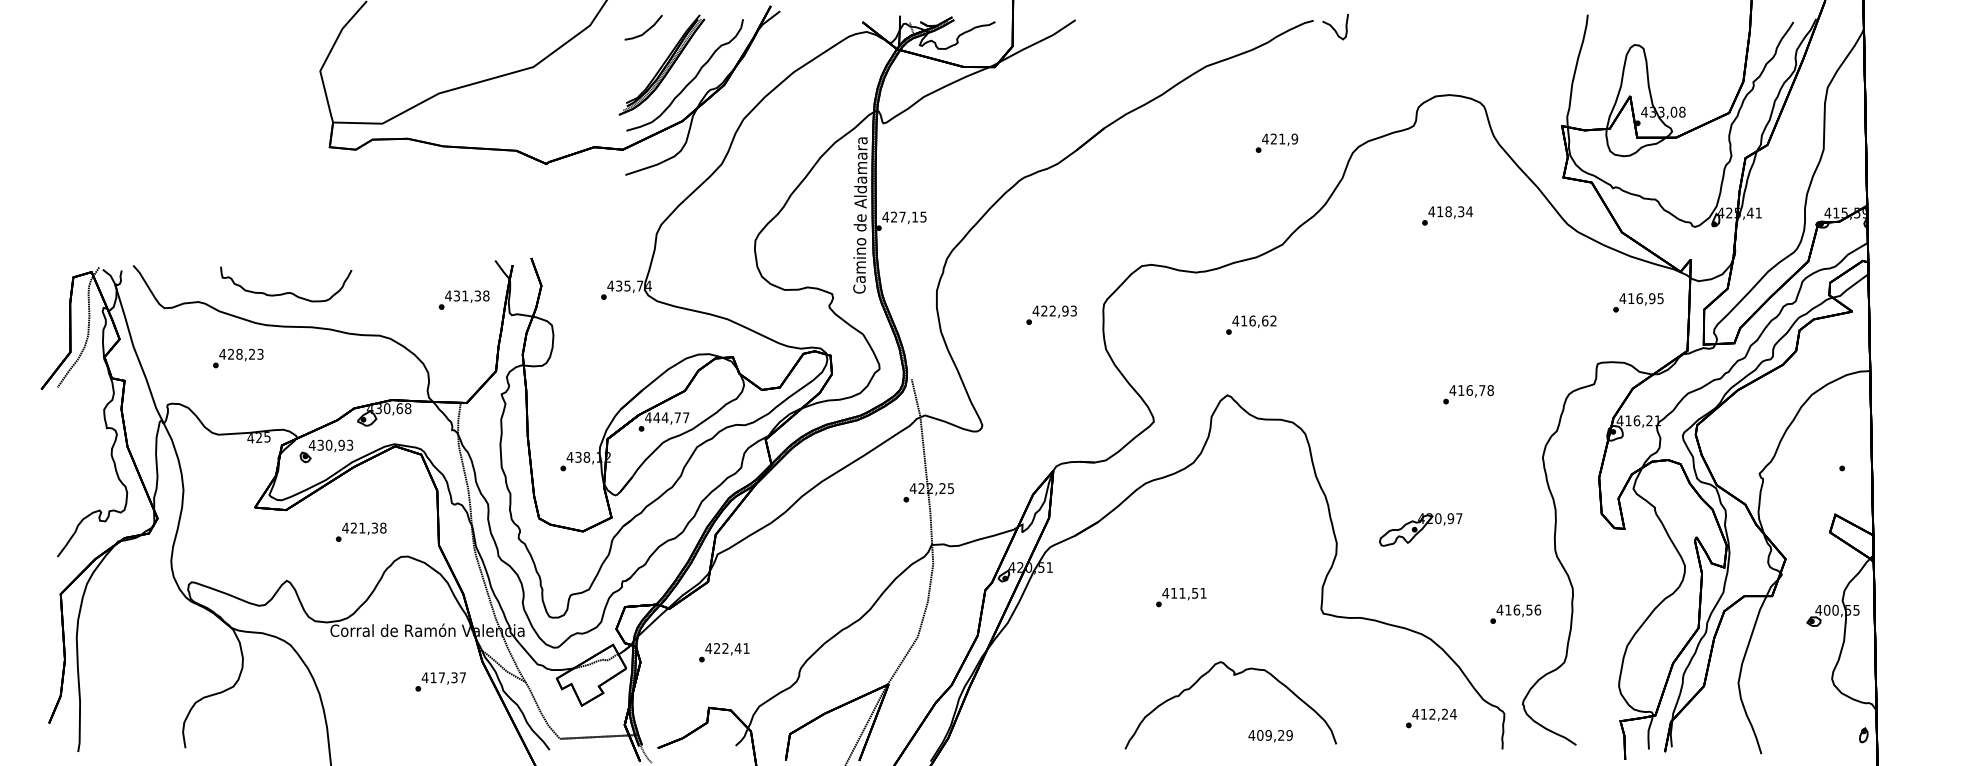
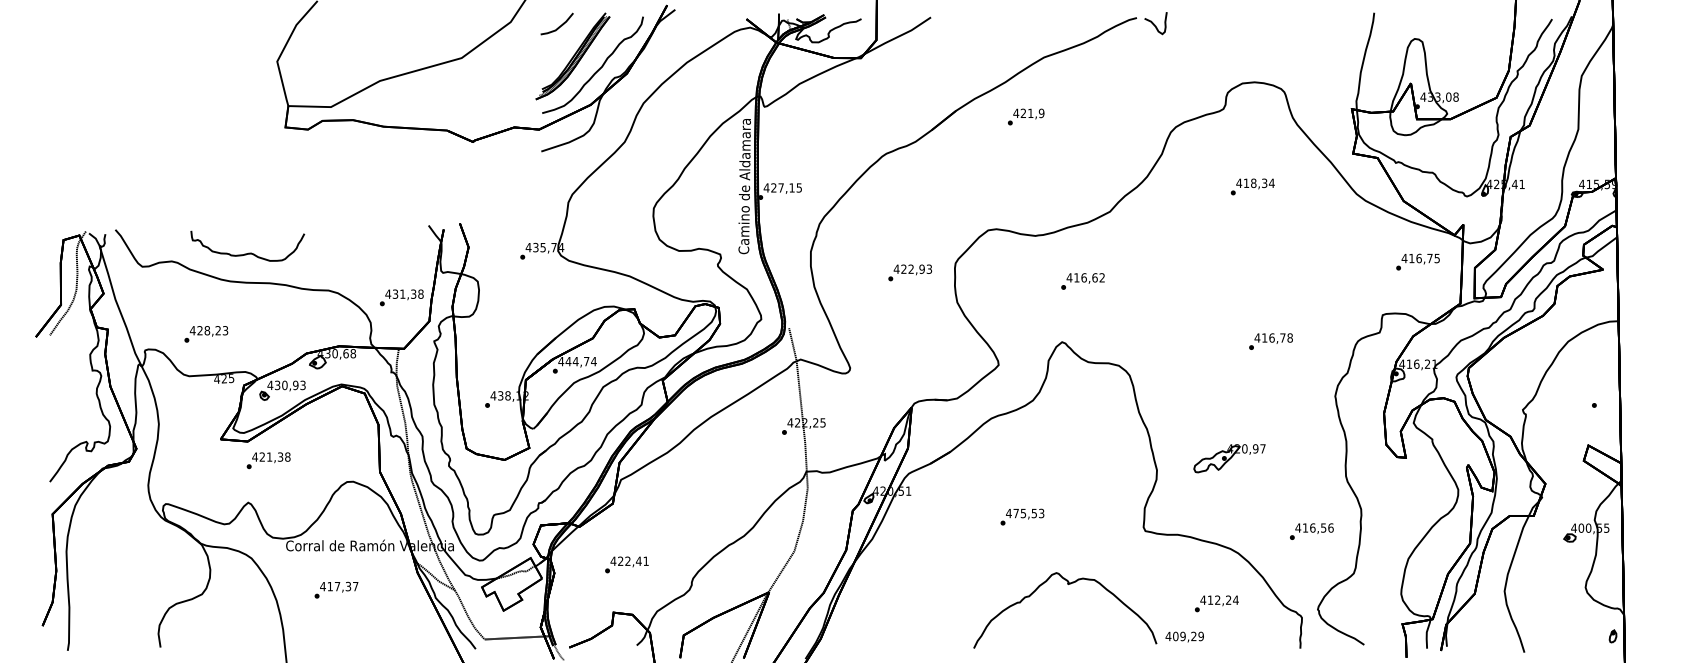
text: (1277, 142) -> (1026, 116), moved
text: (1651, 298) -> (1429, 258), 416,95 -> 416,75
text: (463, 299) -> (401, 297), moved
text: (238, 358) -> (206, 334), moved
text: (685, 417) -> (593, 361), 444,77 -> 444,74
text: (360, 532) -> (268, 460), moved
text: (1188, 593) -> (1028, 513), 411,51 -> 475,53
text: (440, 681) -> (336, 589), moved
text: (1430, 718) -> (1216, 603), moved
text: (1270, 735) -> (1184, 636), moved

